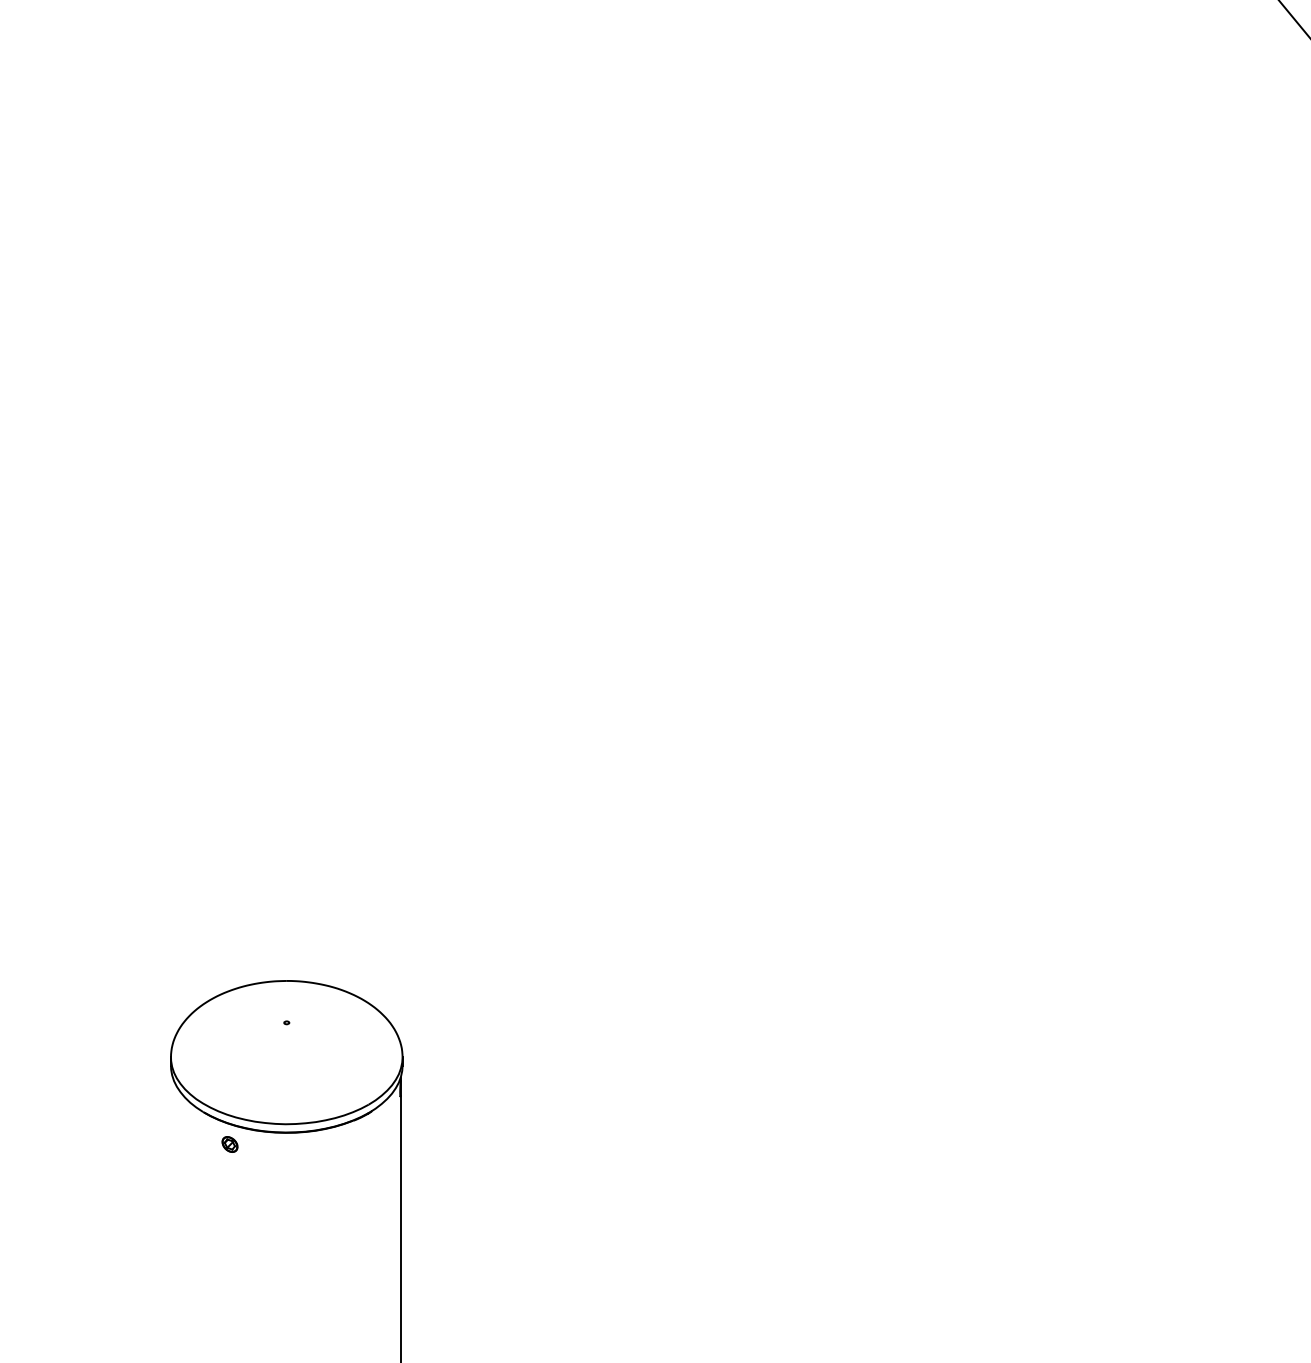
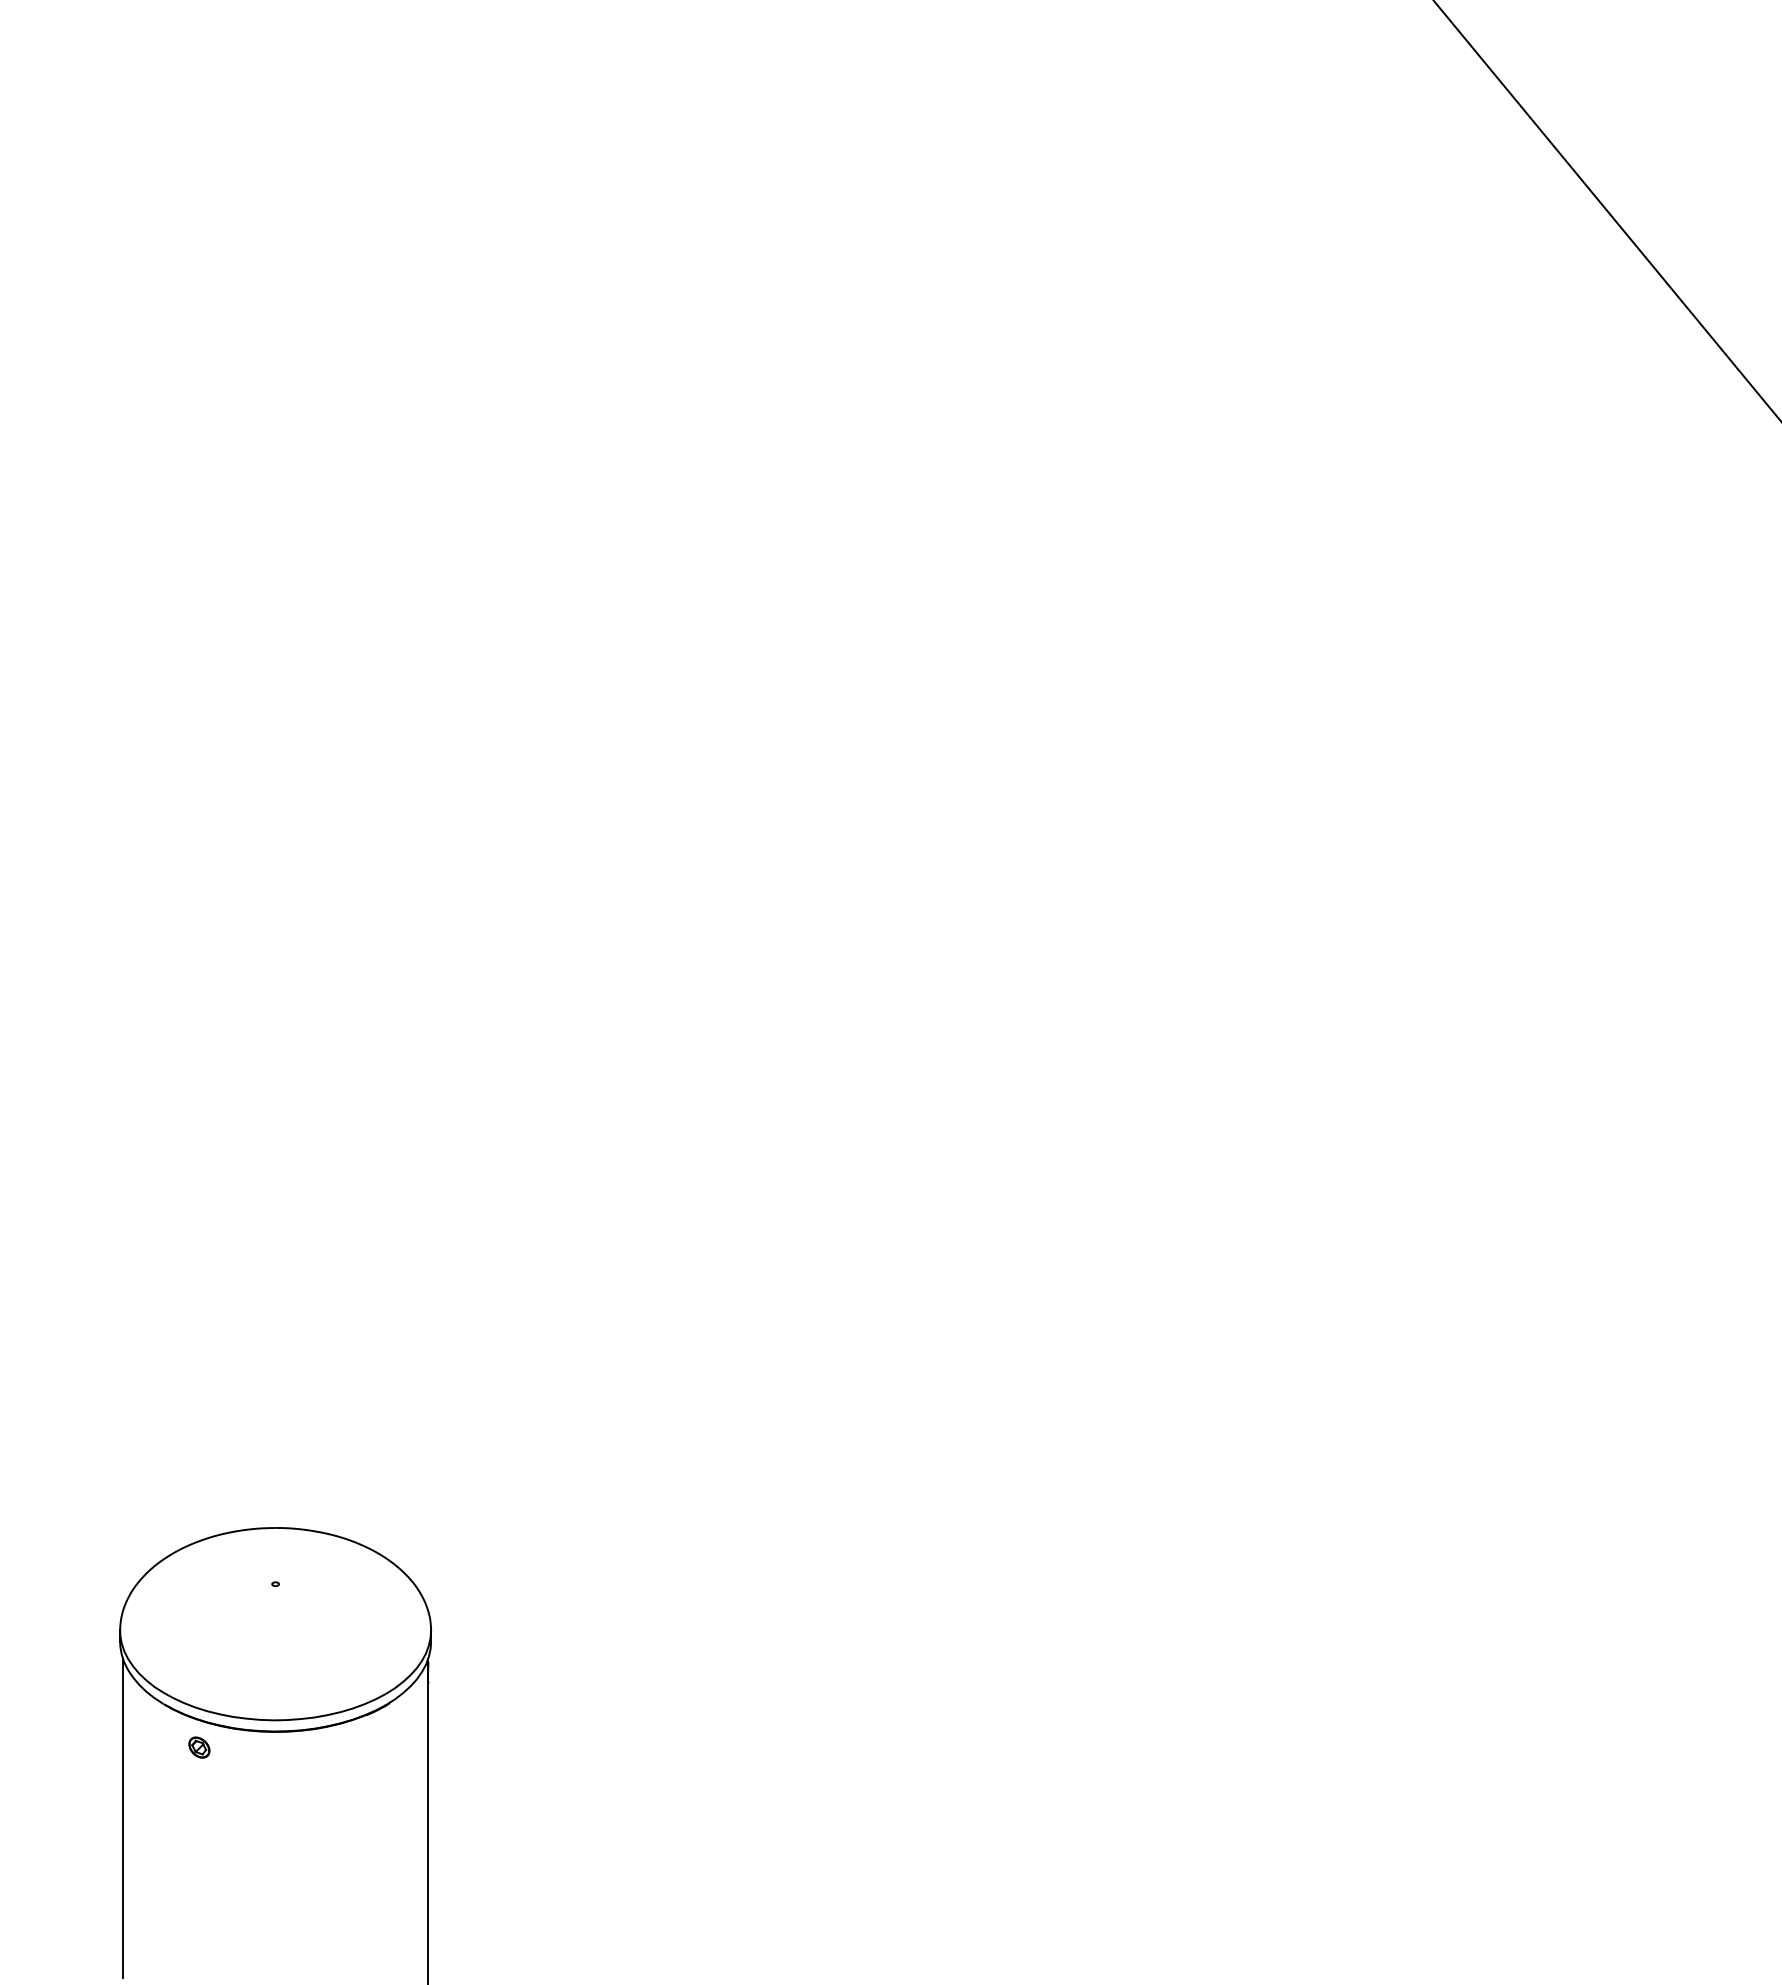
line: (172, 1197) -> (122, 1818), added

